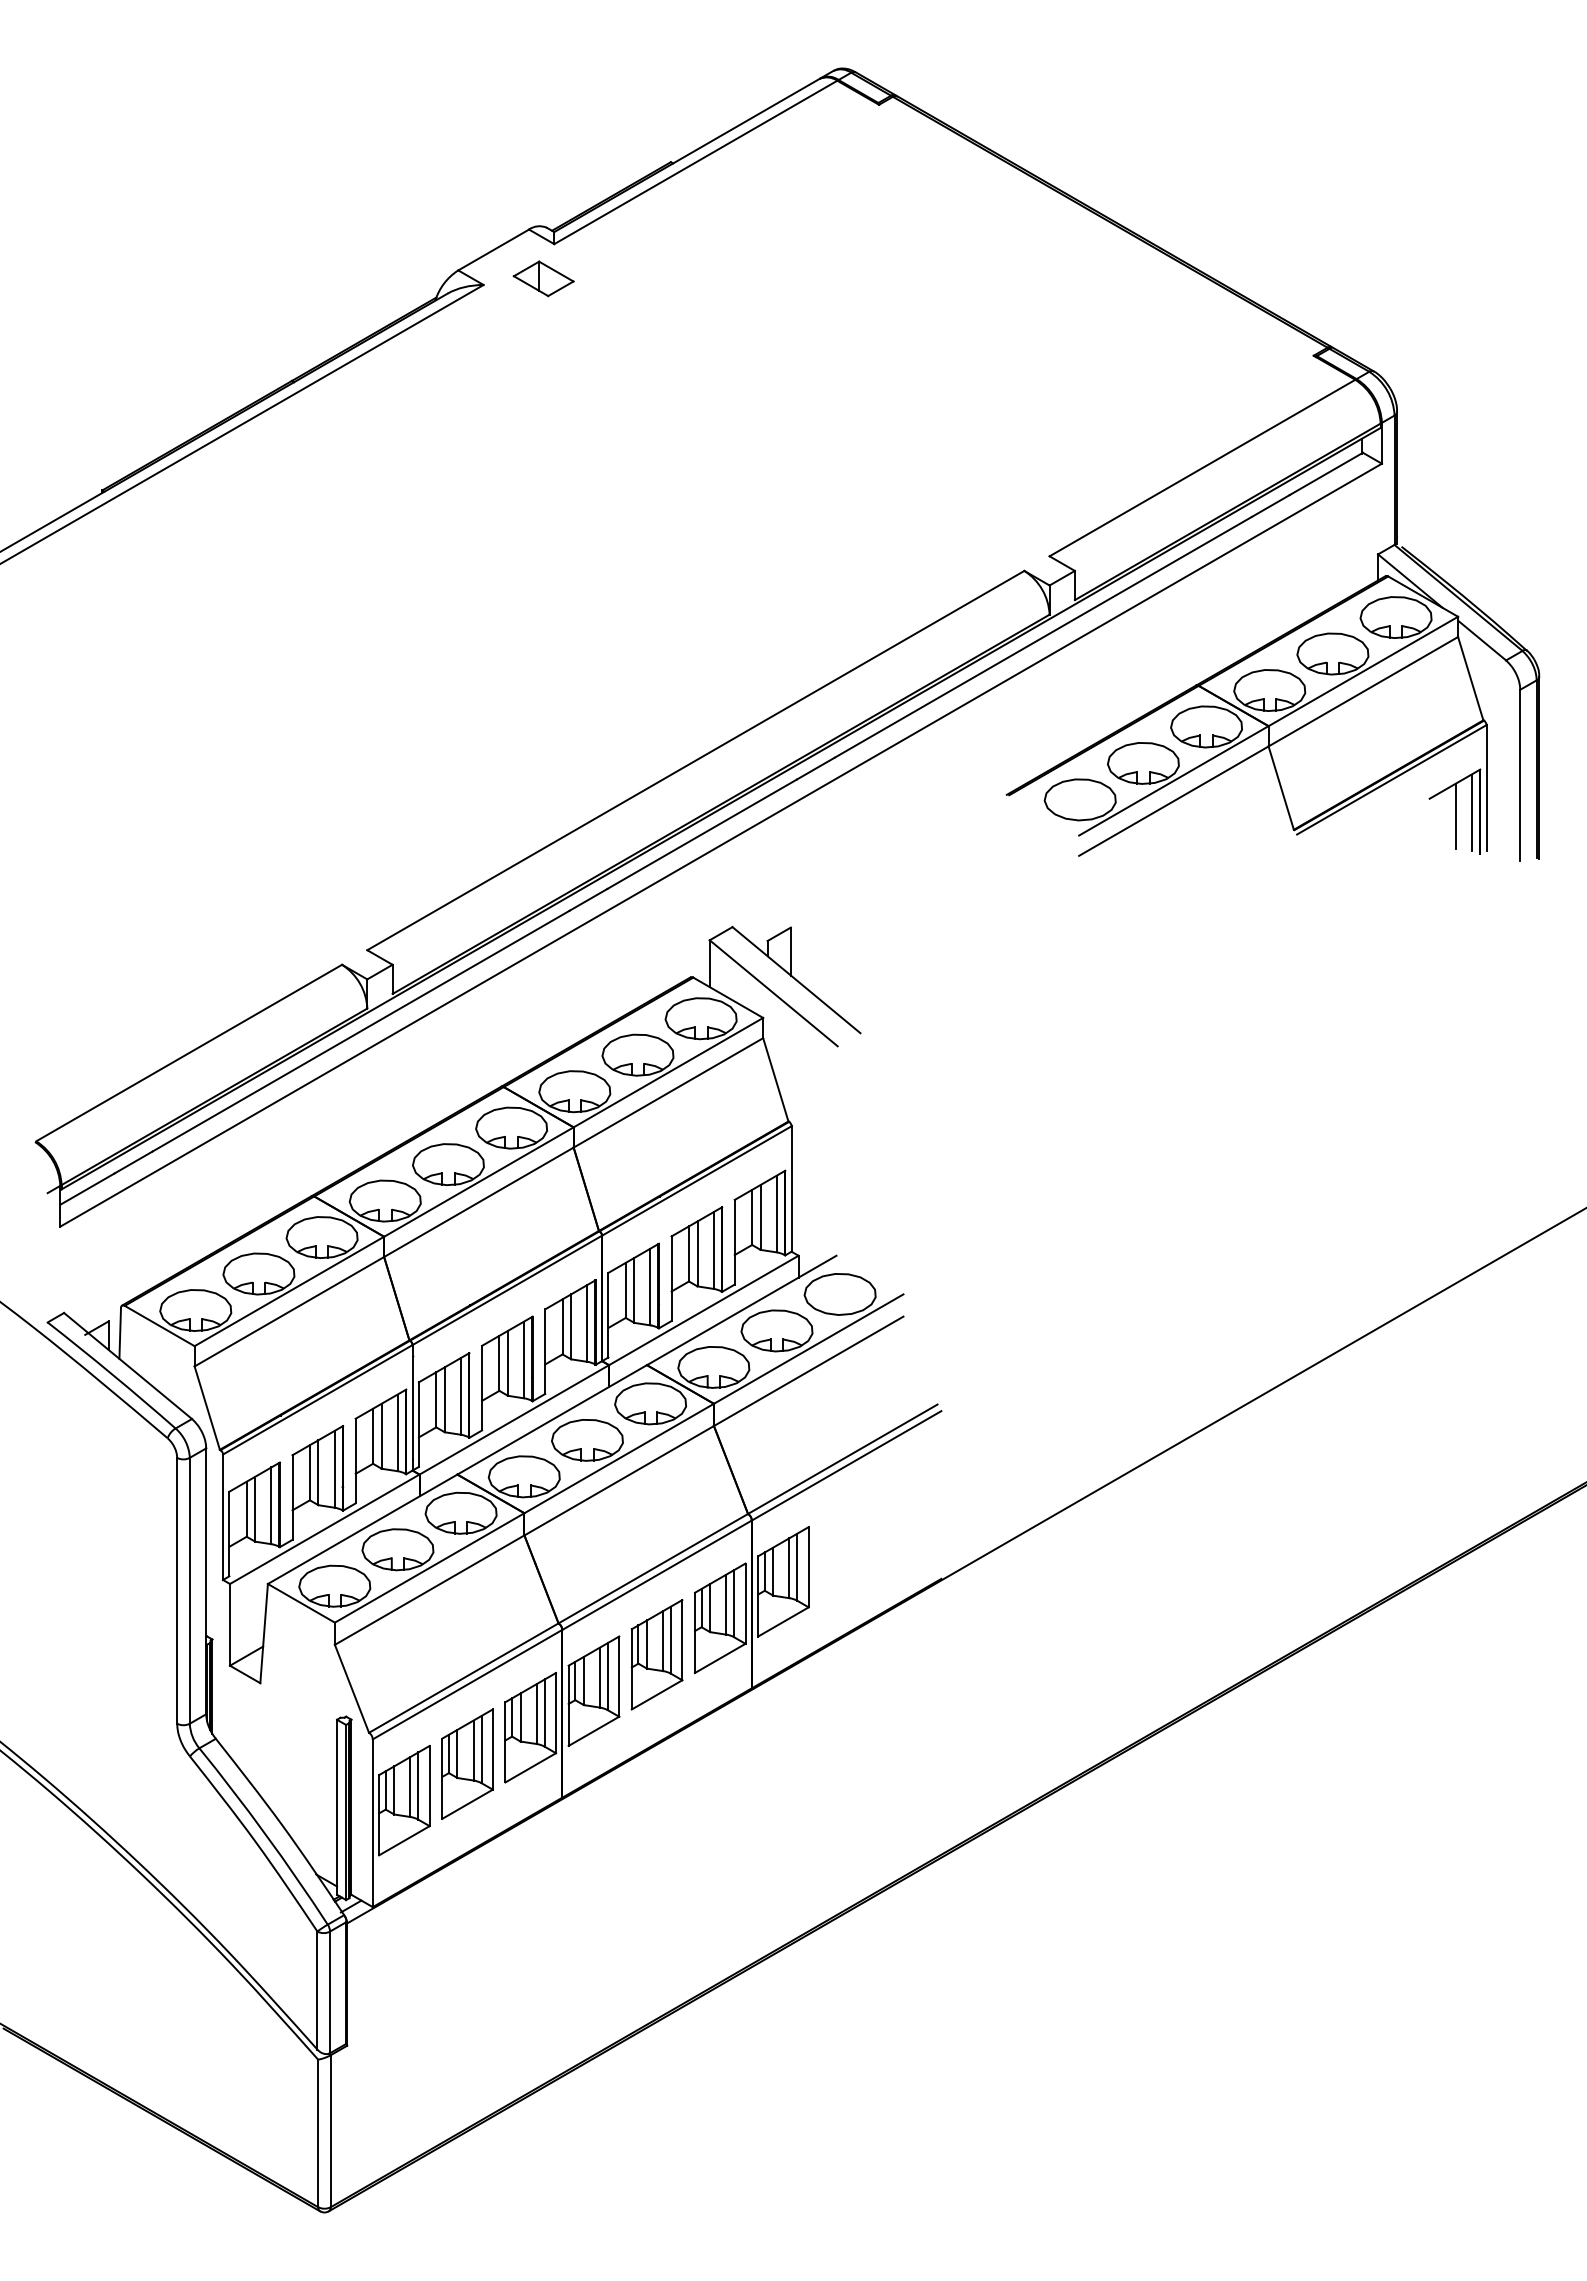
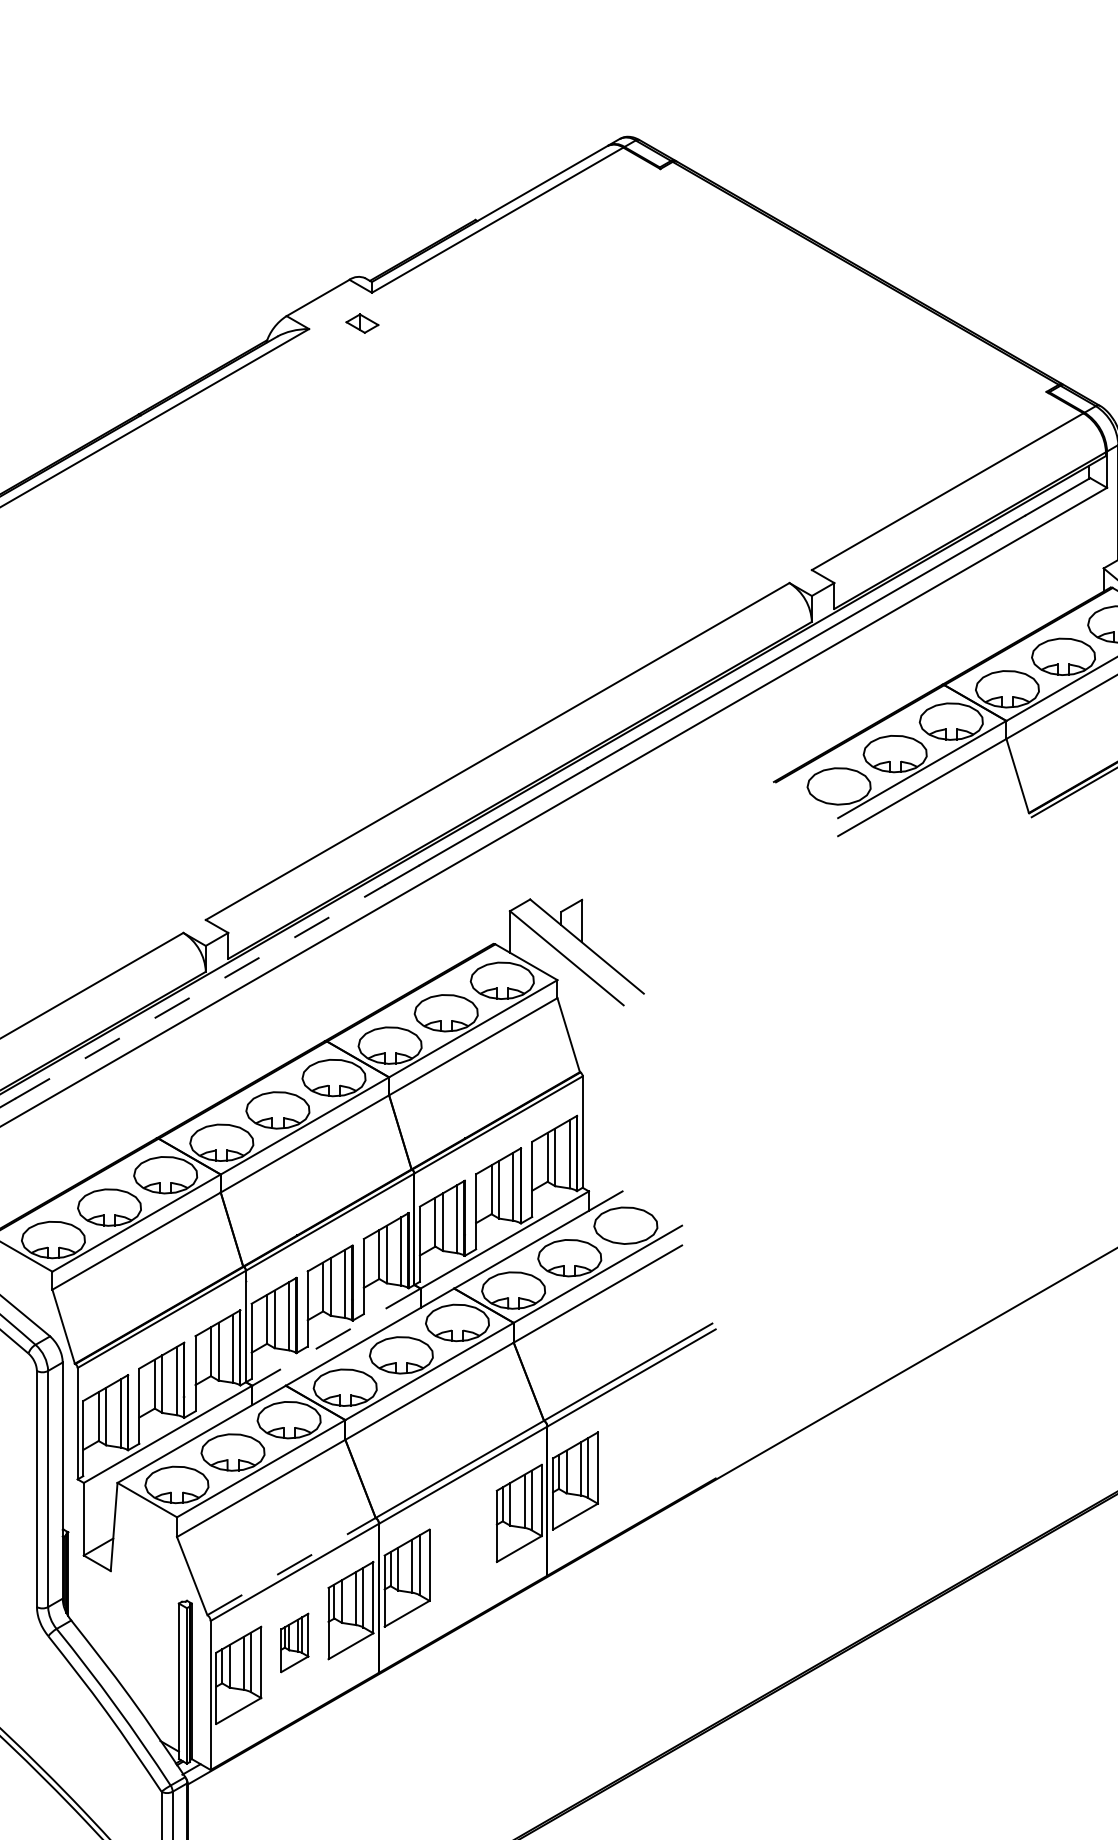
part: (543, 278) -> (362, 323), size x0.6
line: (361, 1031) -> (200, 992), solid -> dashed
line: (513, 1420) -> (335, 1337), solid -> dashed
part: (656, 1654) -> (462, 1545), removed
line: (464, 1677) -> (292, 1566), solid -> dashed
part: (467, 1763) -> (294, 1642), size x0.6

